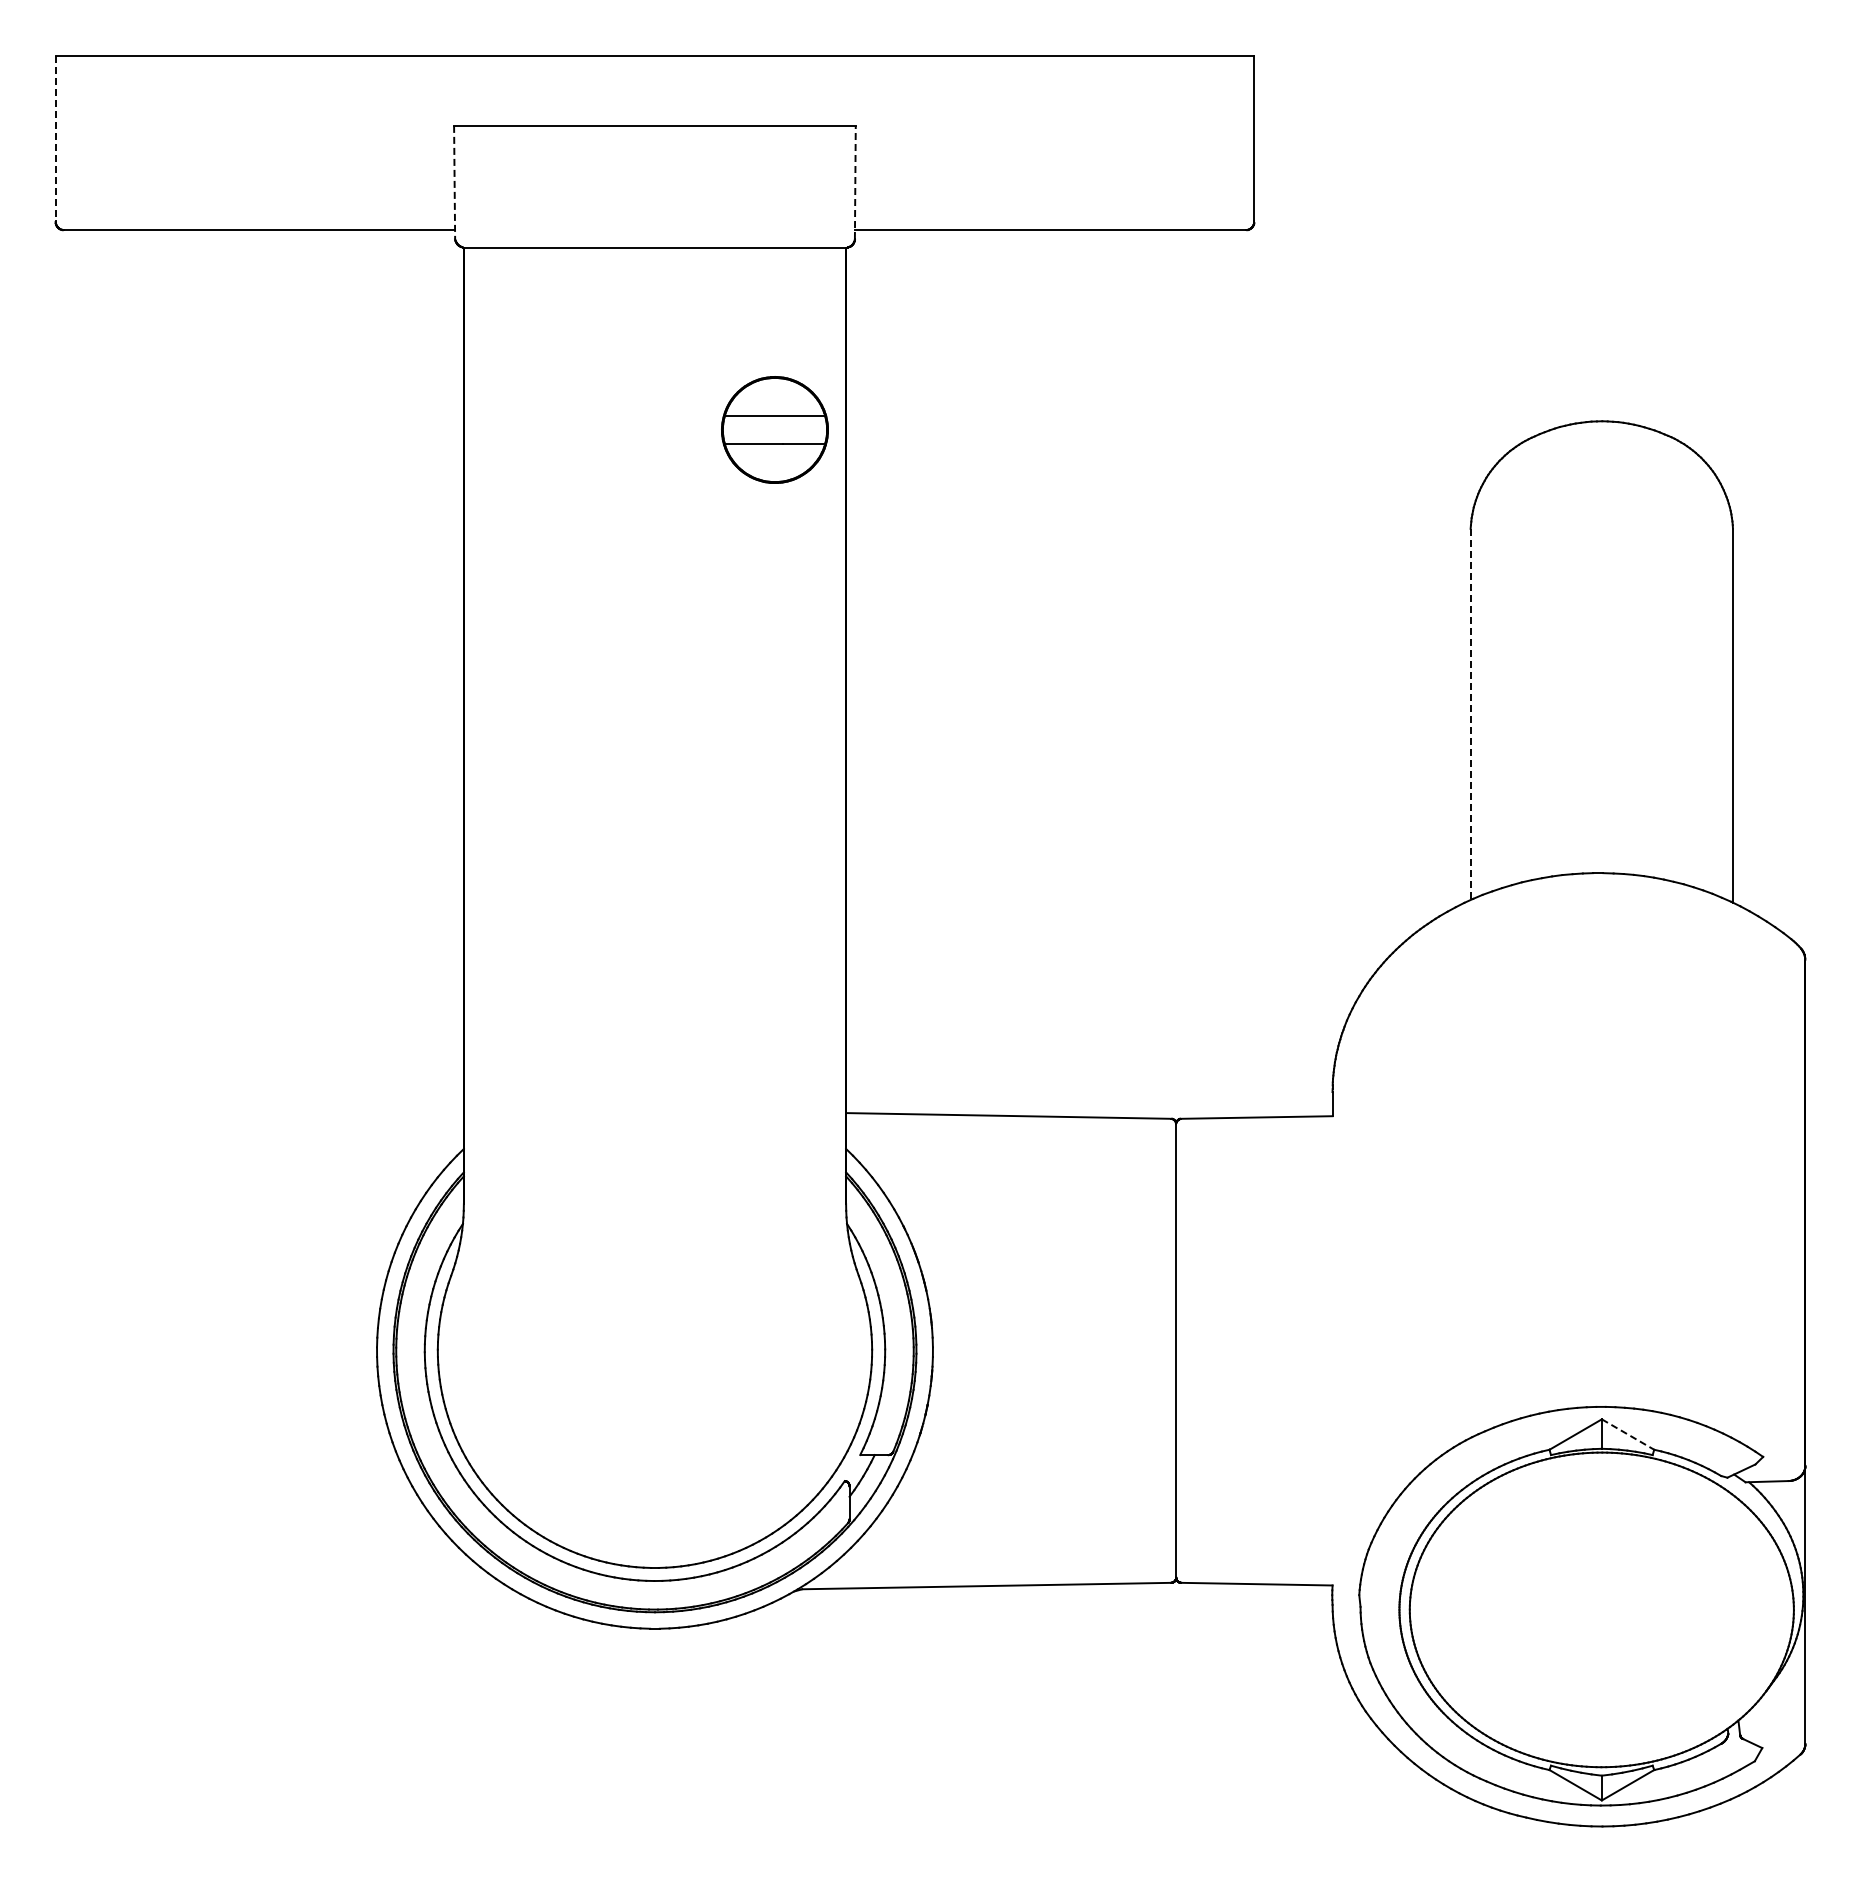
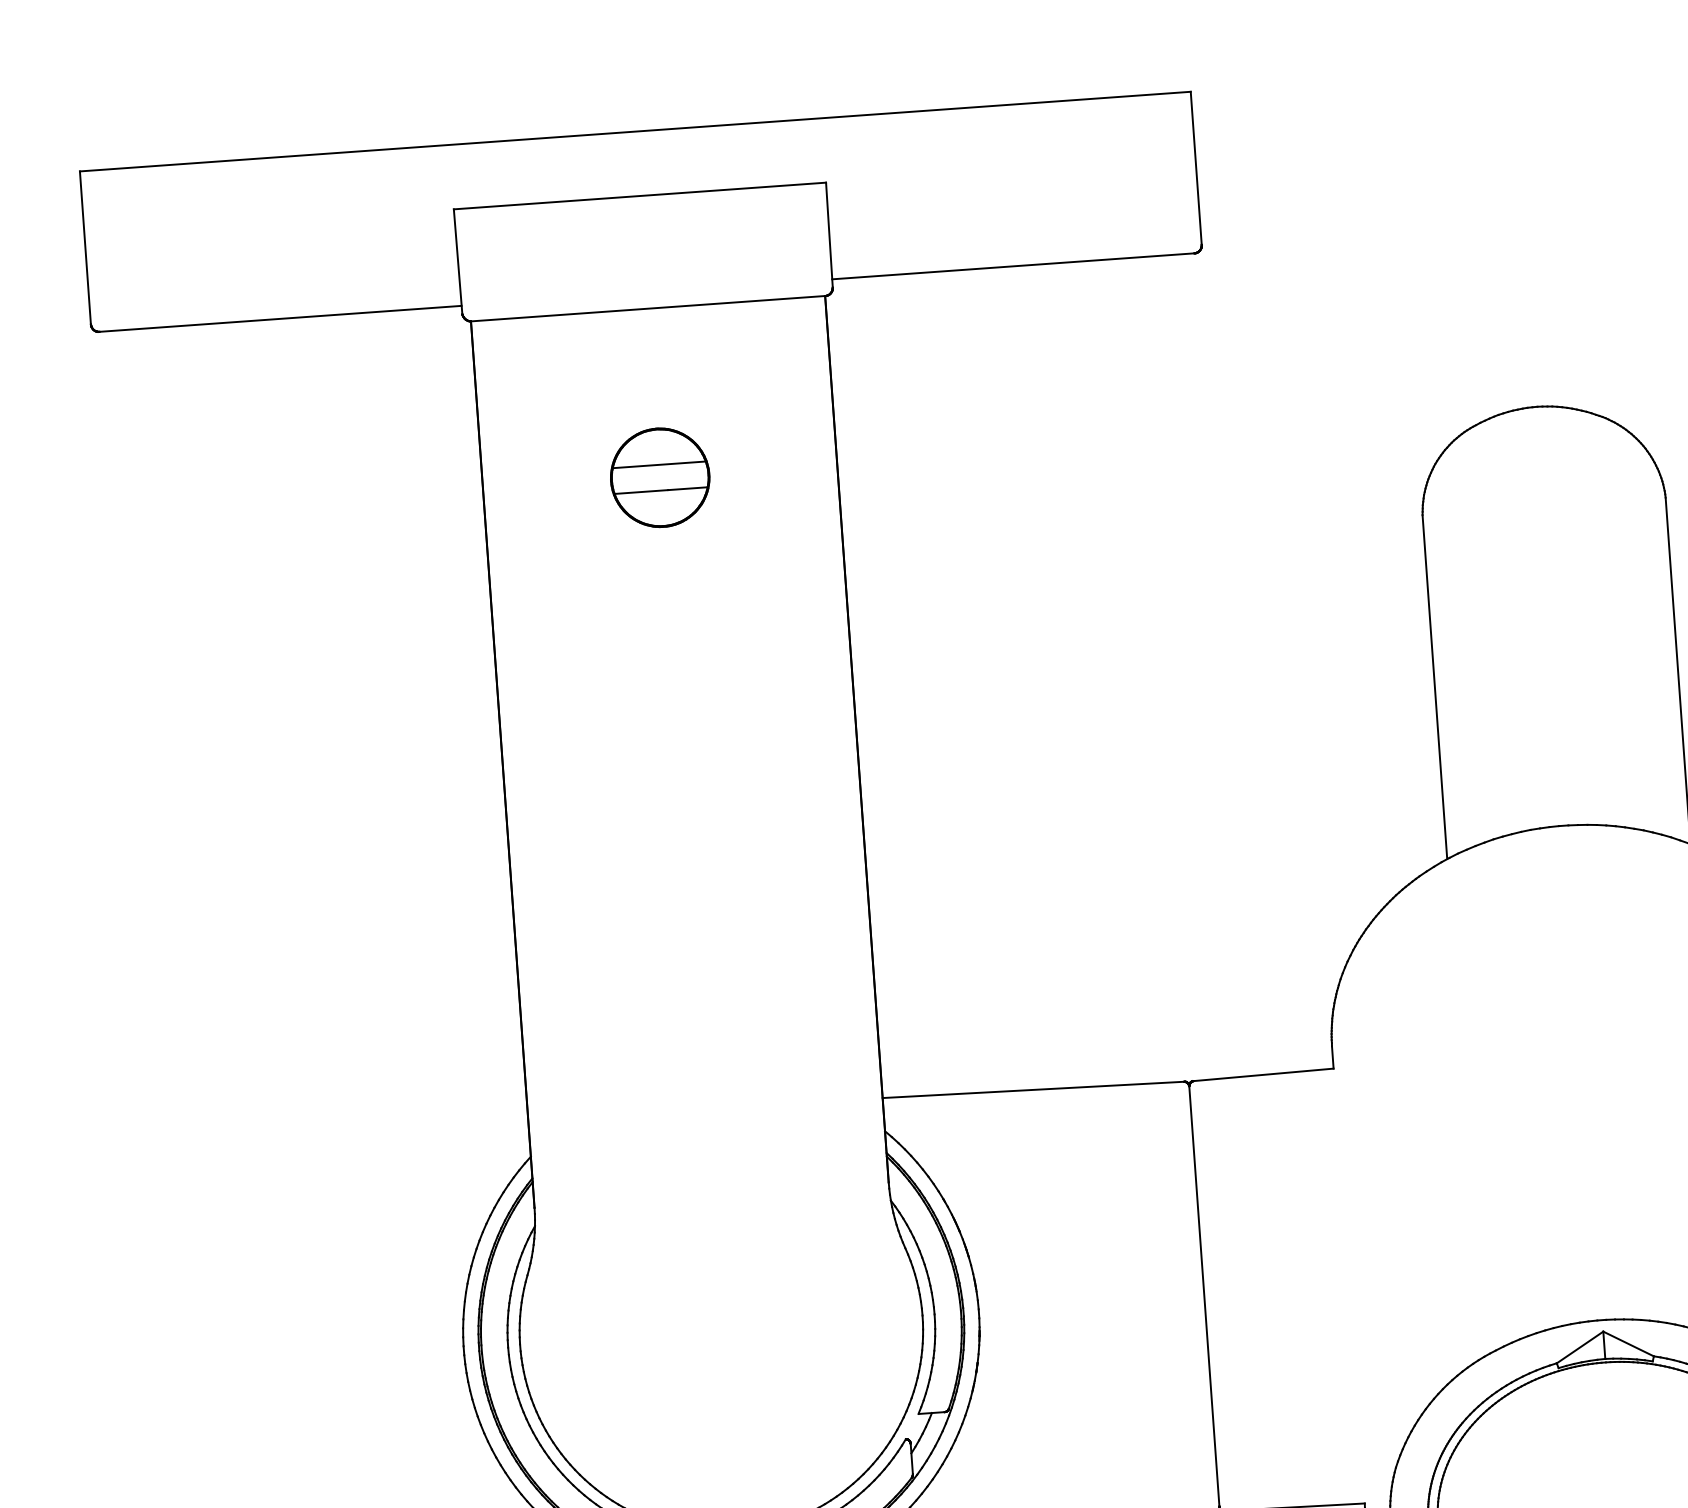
line: (55, 138) -> (85, 247), dashed -> solid
line: (454, 182) -> (458, 261), dashed -> solid
line: (855, 182) -> (829, 235), dashed -> solid
part: (774, 429) -> (659, 477), moved
line: (1470, 714) -> (1434, 687), dashed -> solid
line: (1628, 1434) -> (1629, 1343), dashed -> solid

